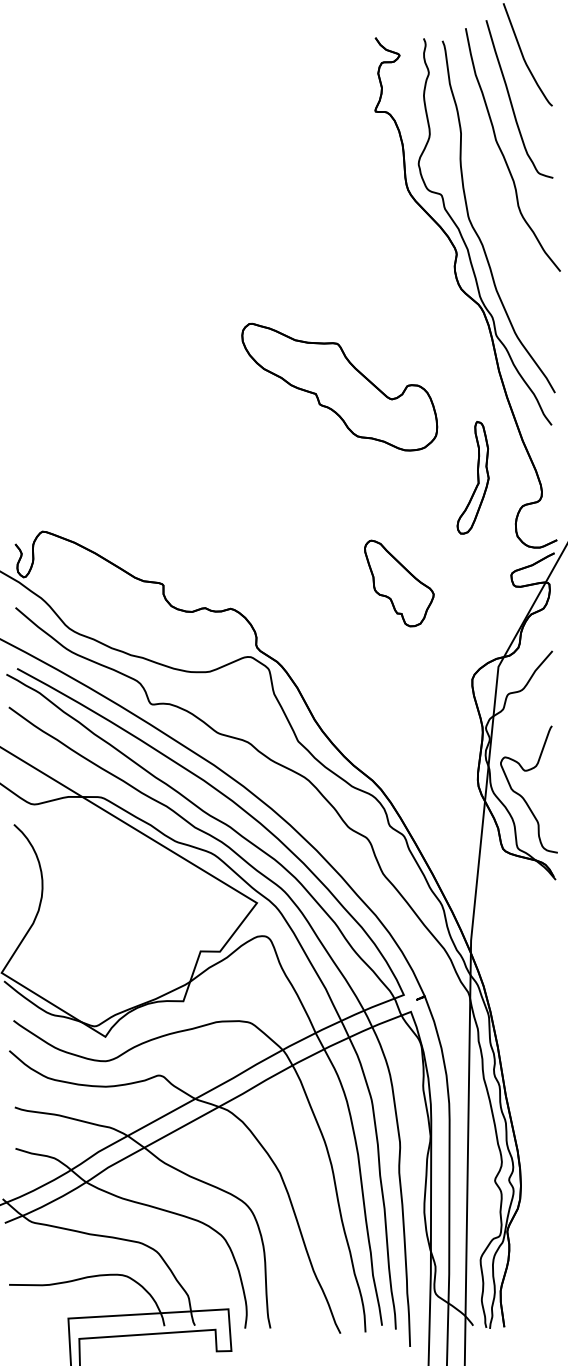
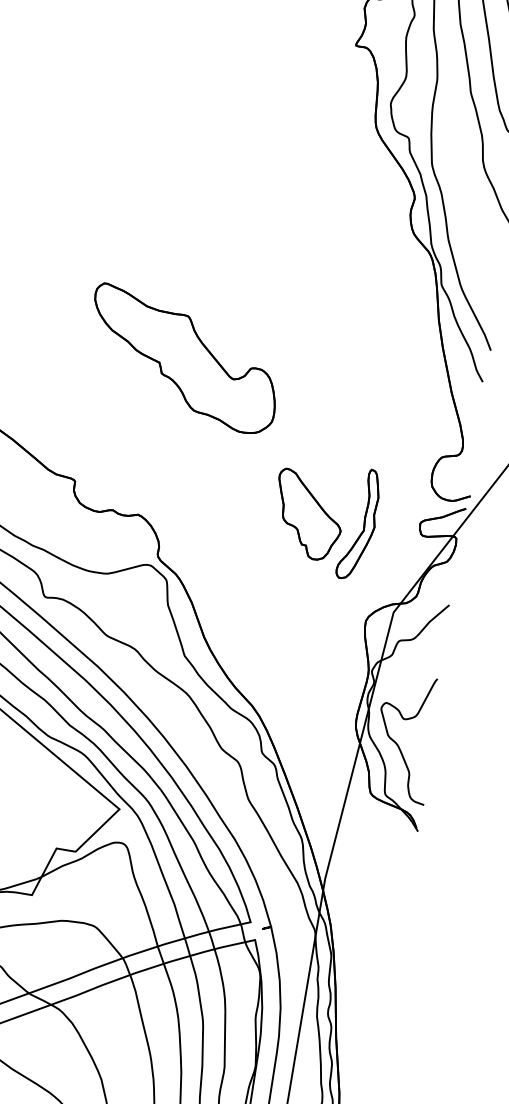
part: (339, 386) -> (183, 358), moved
part: (472, 477) -> (358, 523), moved

